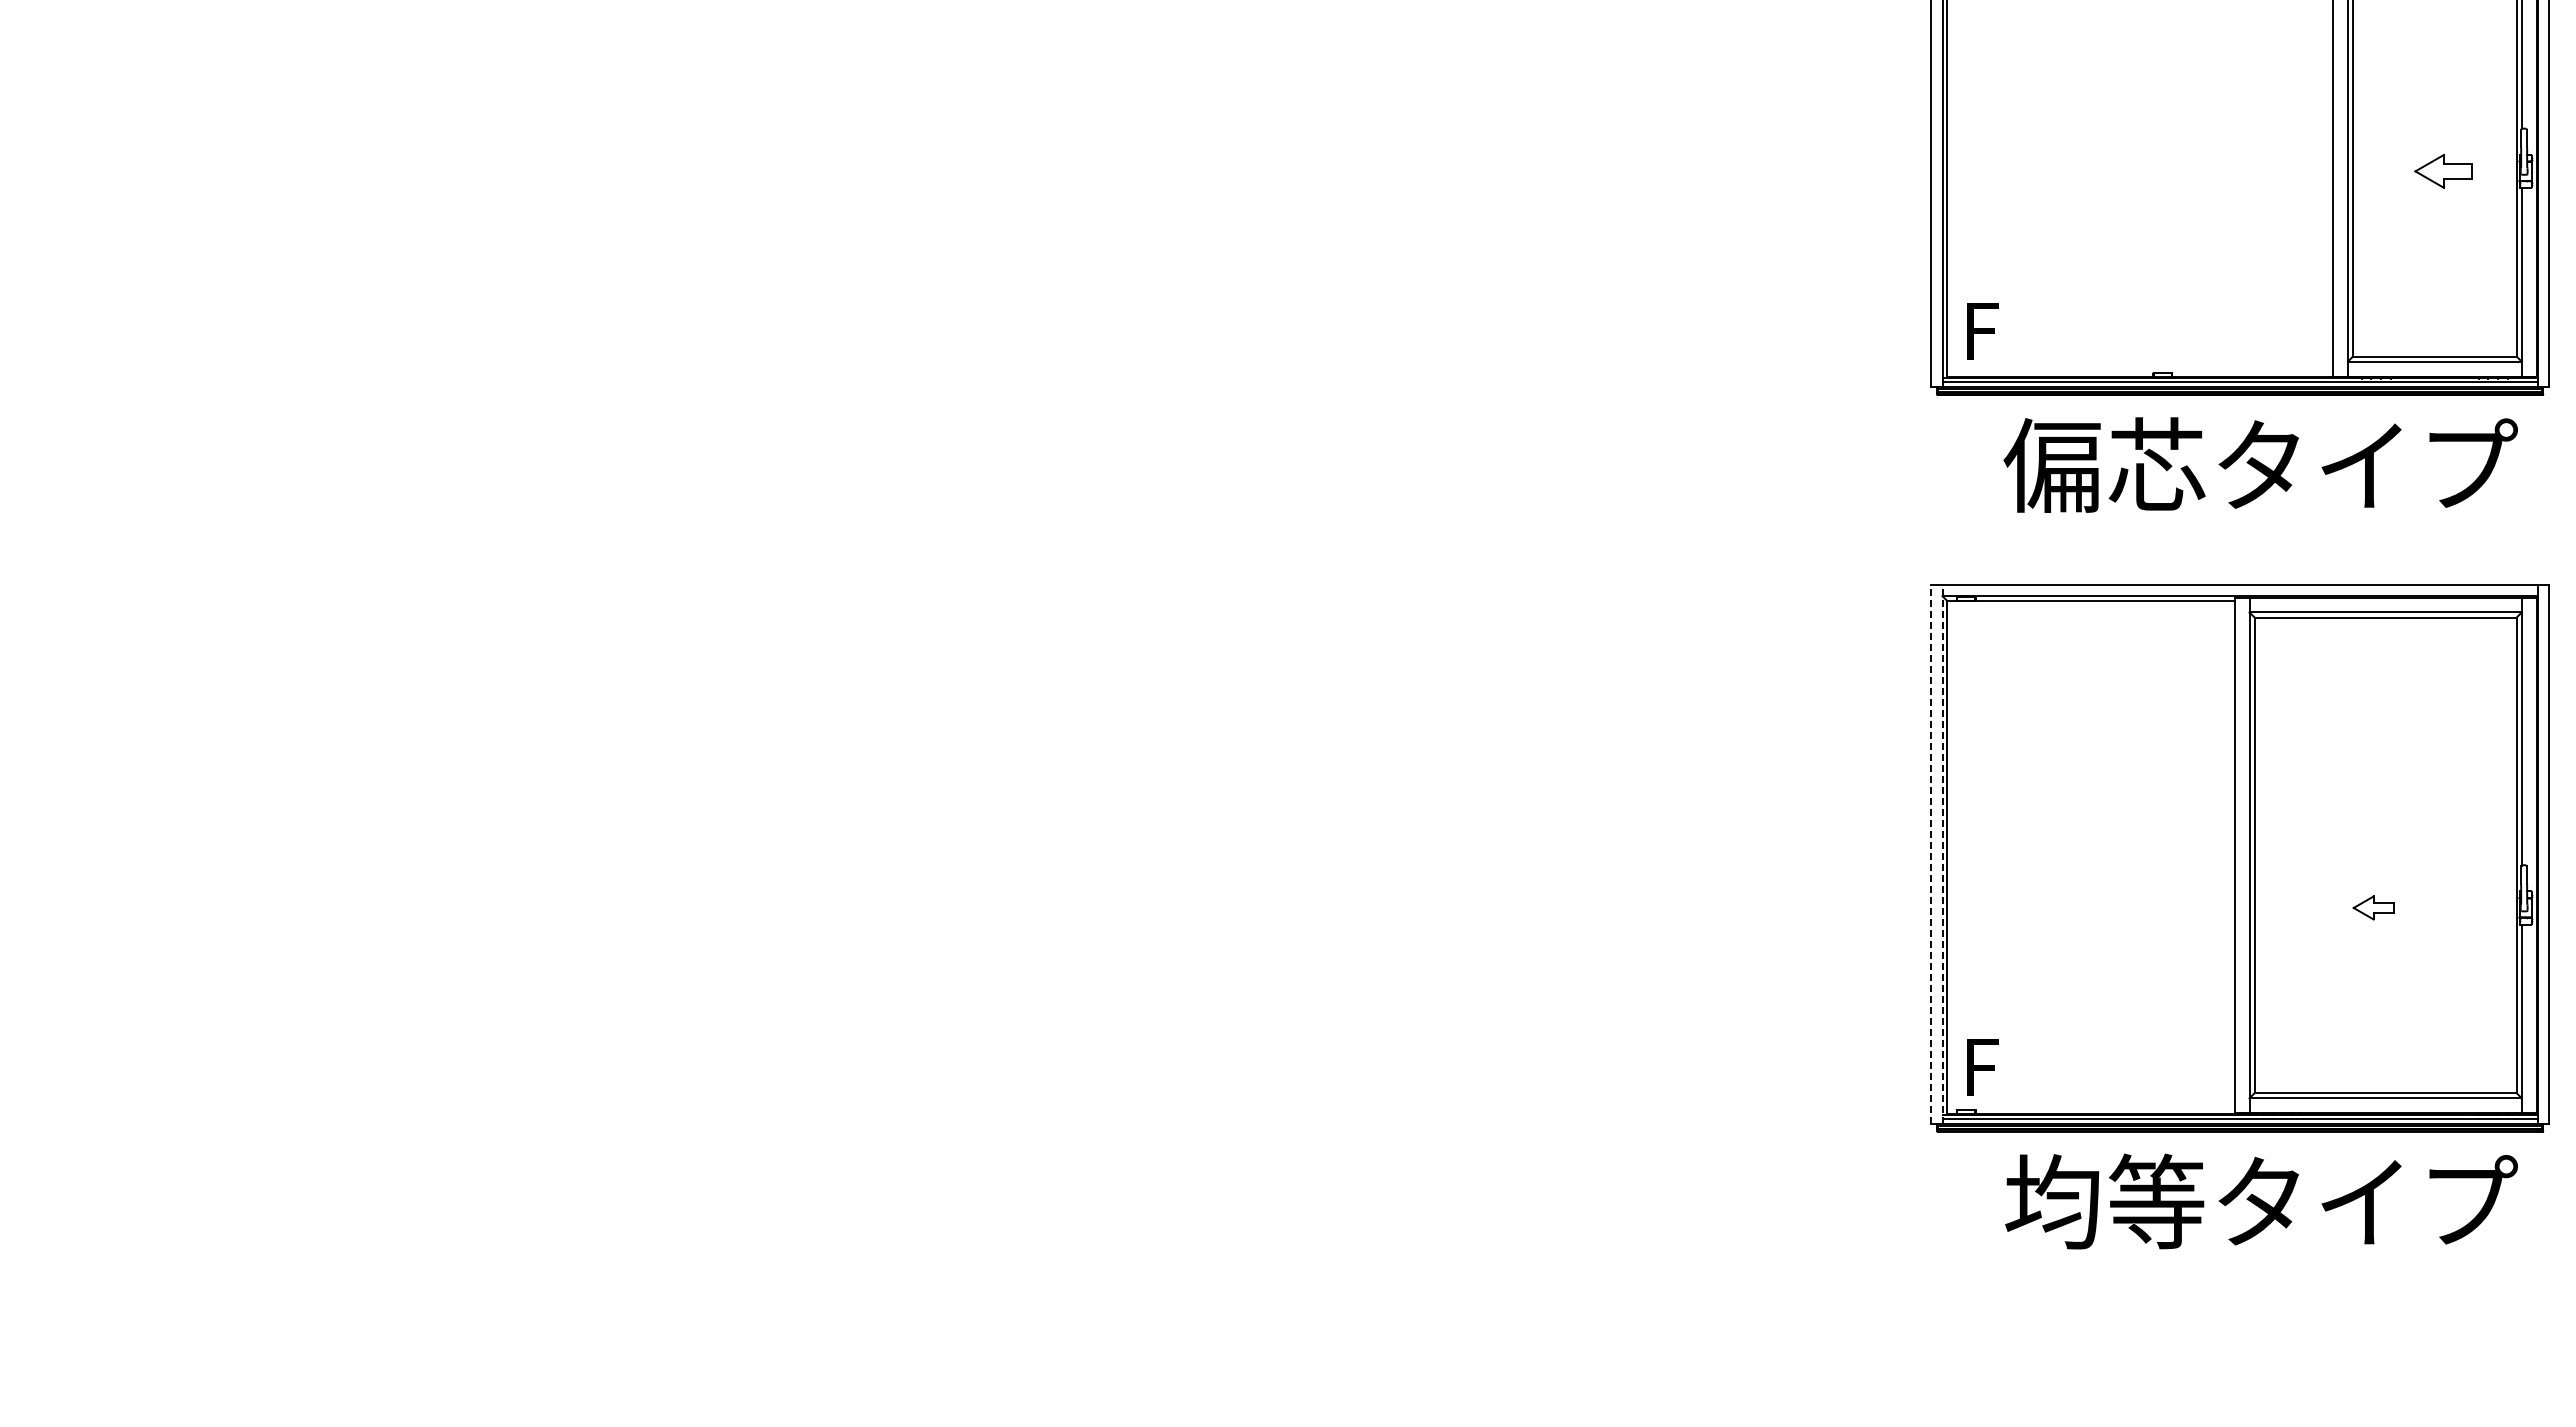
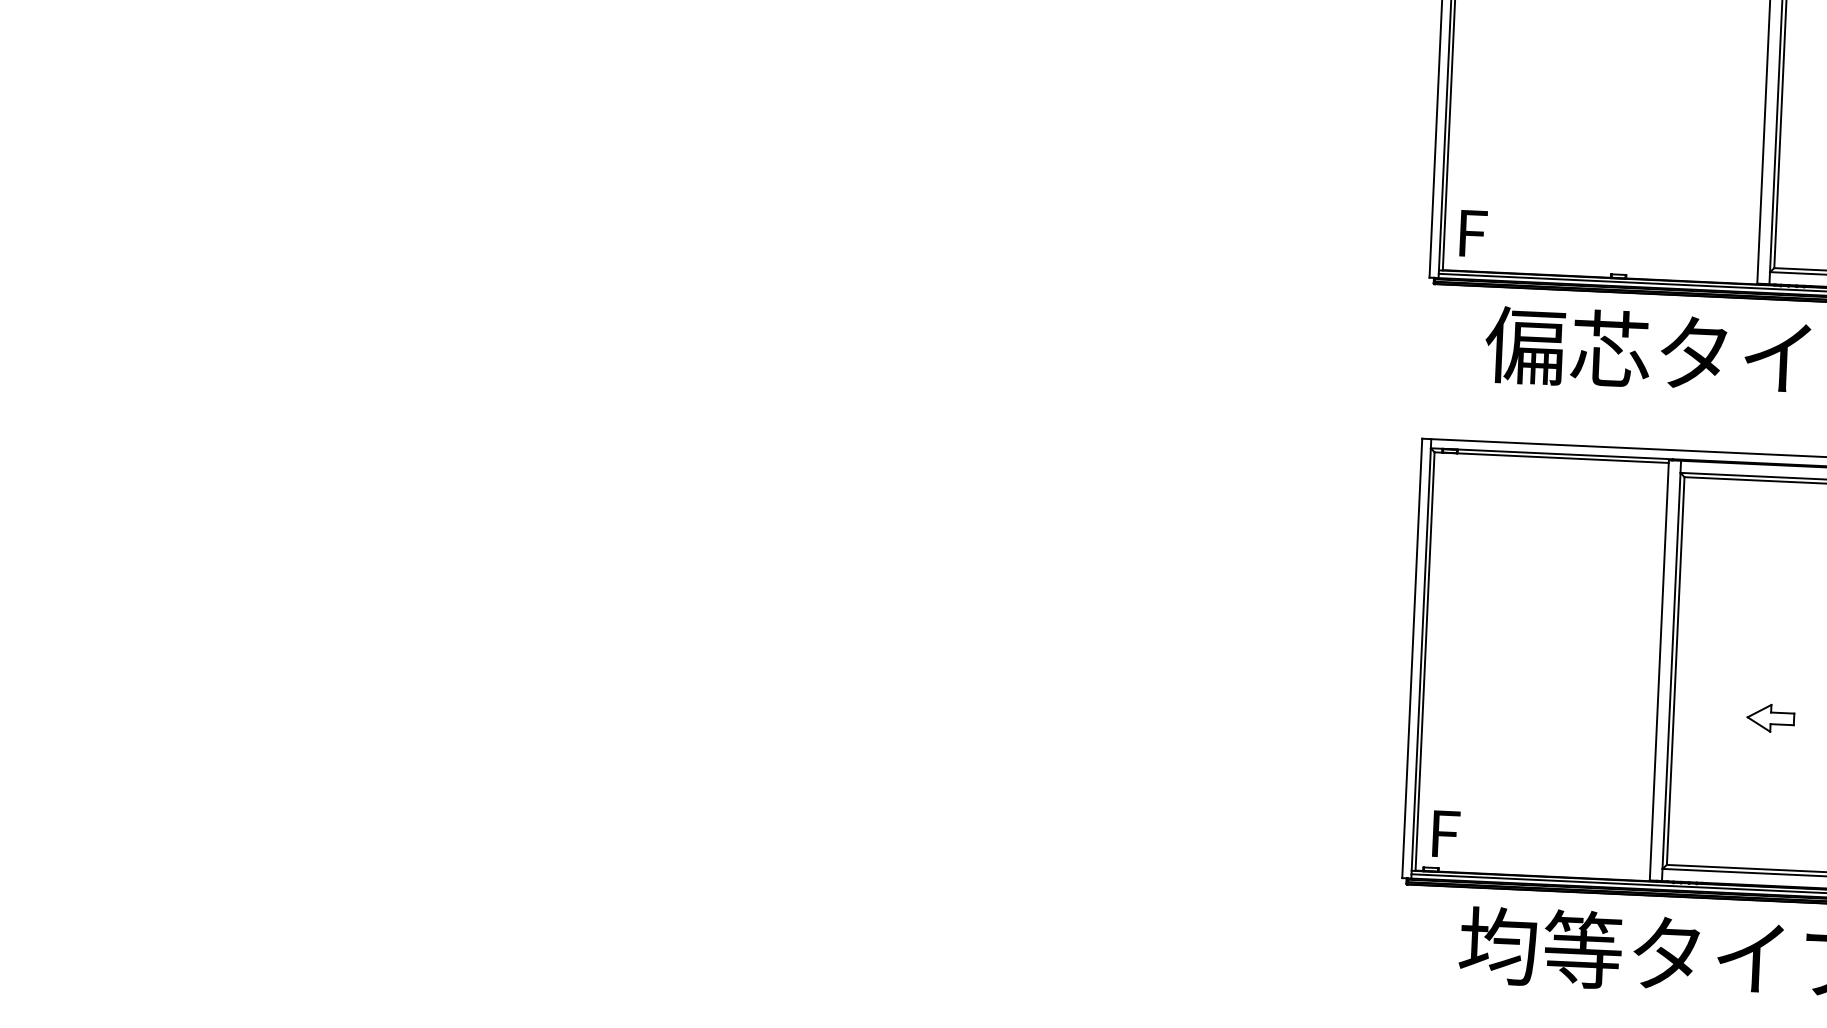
line: (1931, 854) -> (1412, 658), dashed -> solid
line: (1942, 854) -> (1421, 658), dashed -> solid
part: (2373, 907) -> (1770, 717), size x1.43

